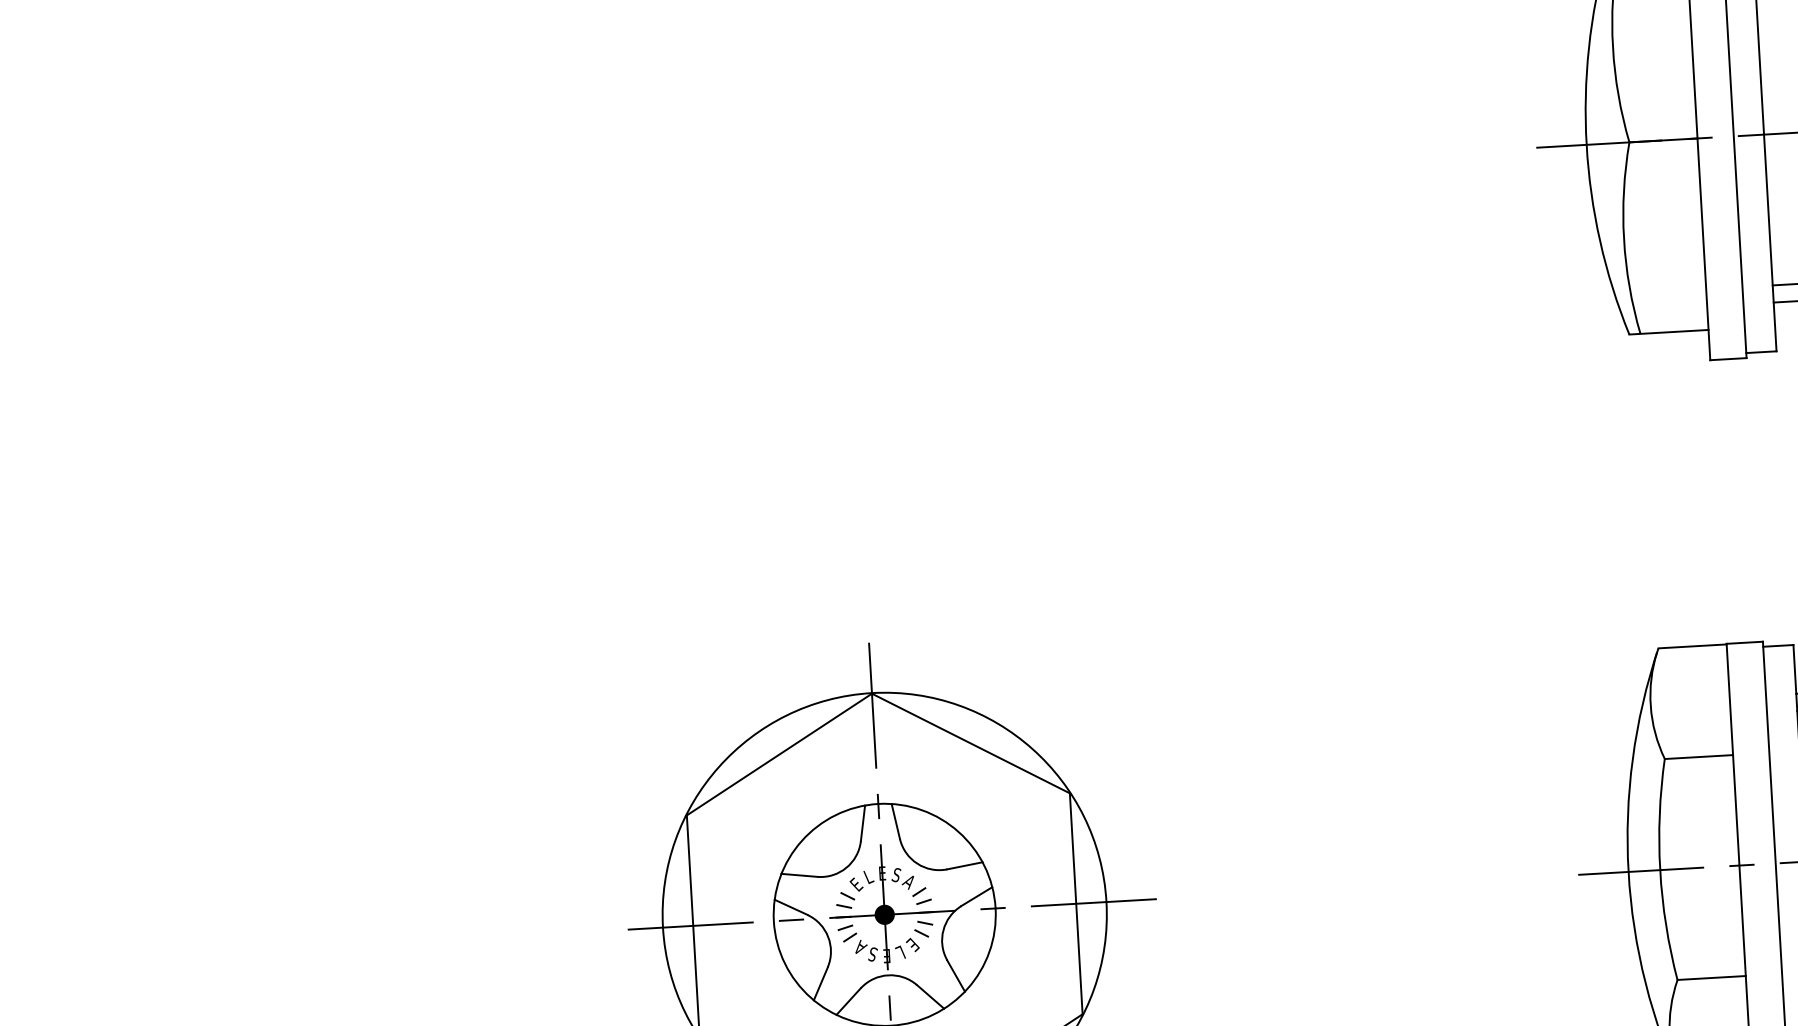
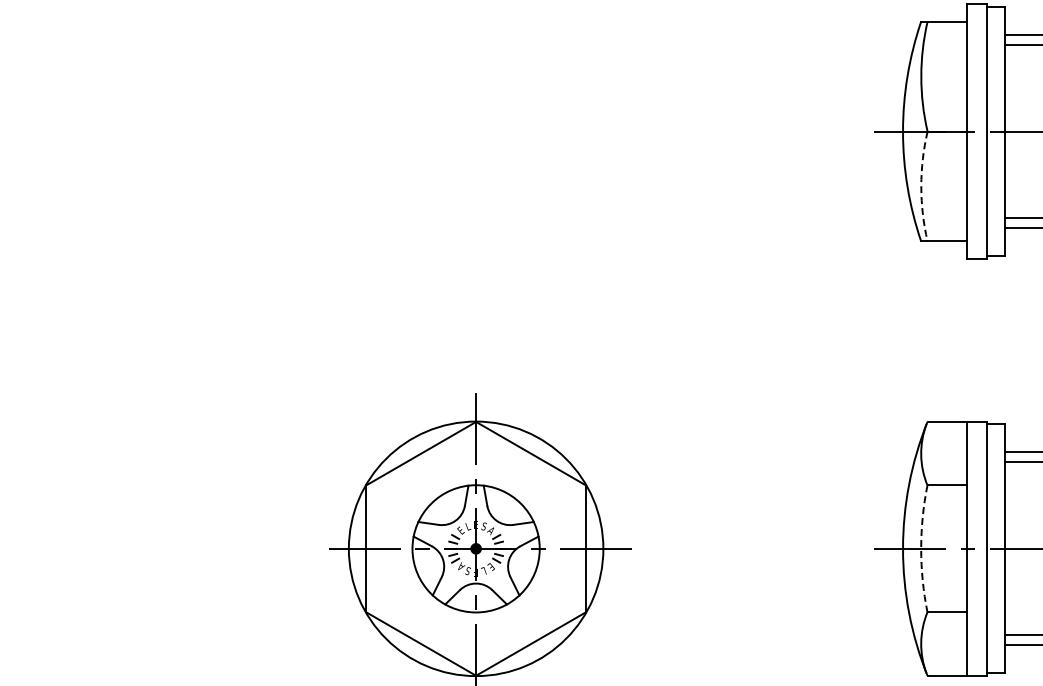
arc: (1624, 238) -> (921, 186), solid -> dashed
arc: (1660, 869) -> (921, 548), solid -> dashed

